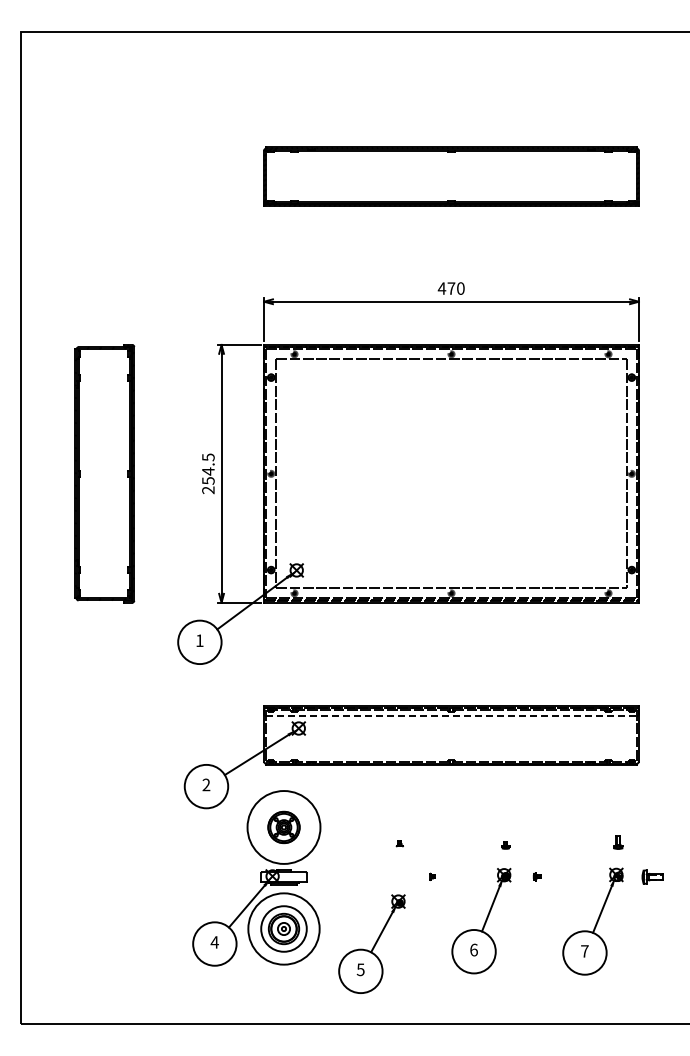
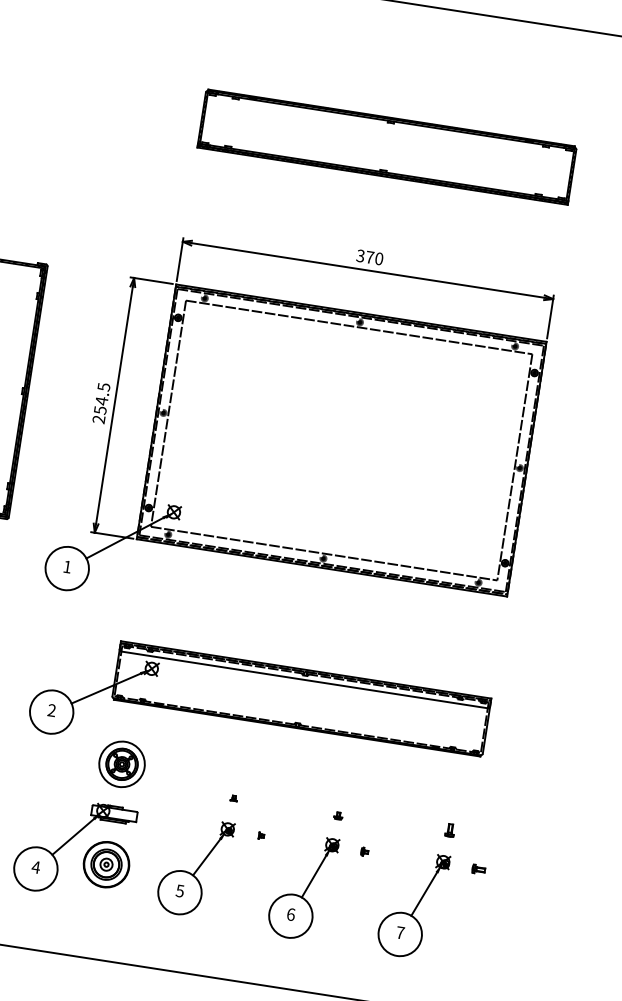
text: (441, 288) -> (360, 255), 470 -> 370
line: (452, 716) -> (305, 680), dashed -> solid
circle: (283, 827) -> (121, 764), size x0.62
part: (652, 876) -> (478, 869), size x0.62
circle: (283, 928) -> (106, 864), size x0.62
part: (371, 943) -> (194, 866), moved

